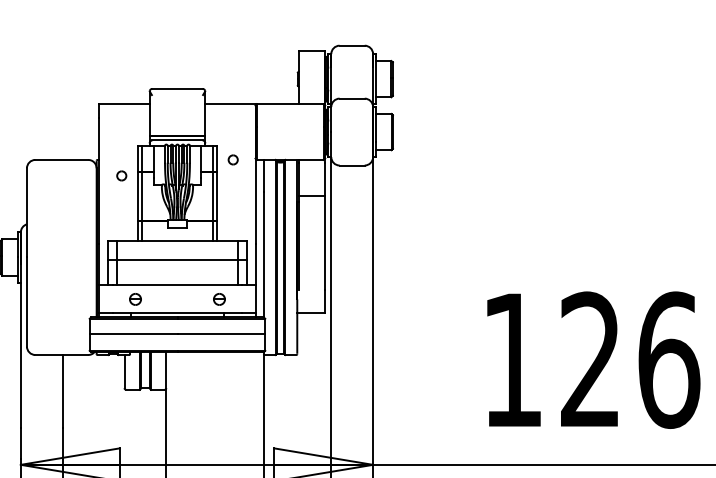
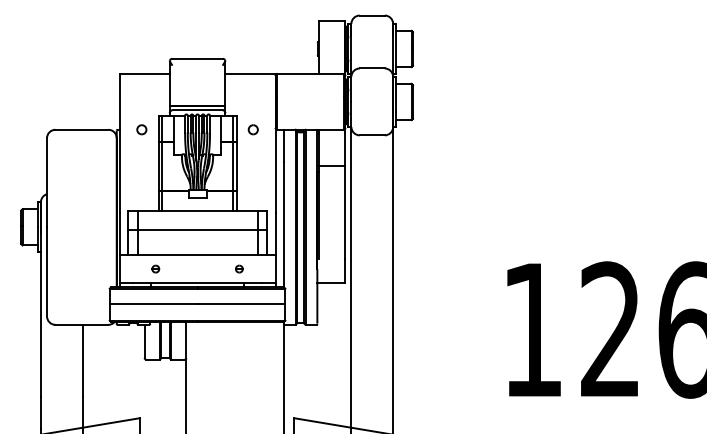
part: (121, 175) -> (141, 129), moved
part: (135, 298) -> (155, 268), size x0.62
part: (218, 298) -> (238, 268), size x0.62

